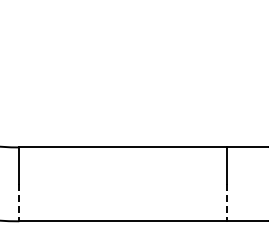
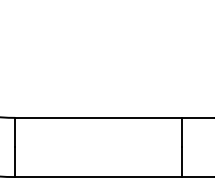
line: (19, 203) -> (15, 162), dashed -> solid
line: (227, 203) -> (181, 162), dashed -> solid

